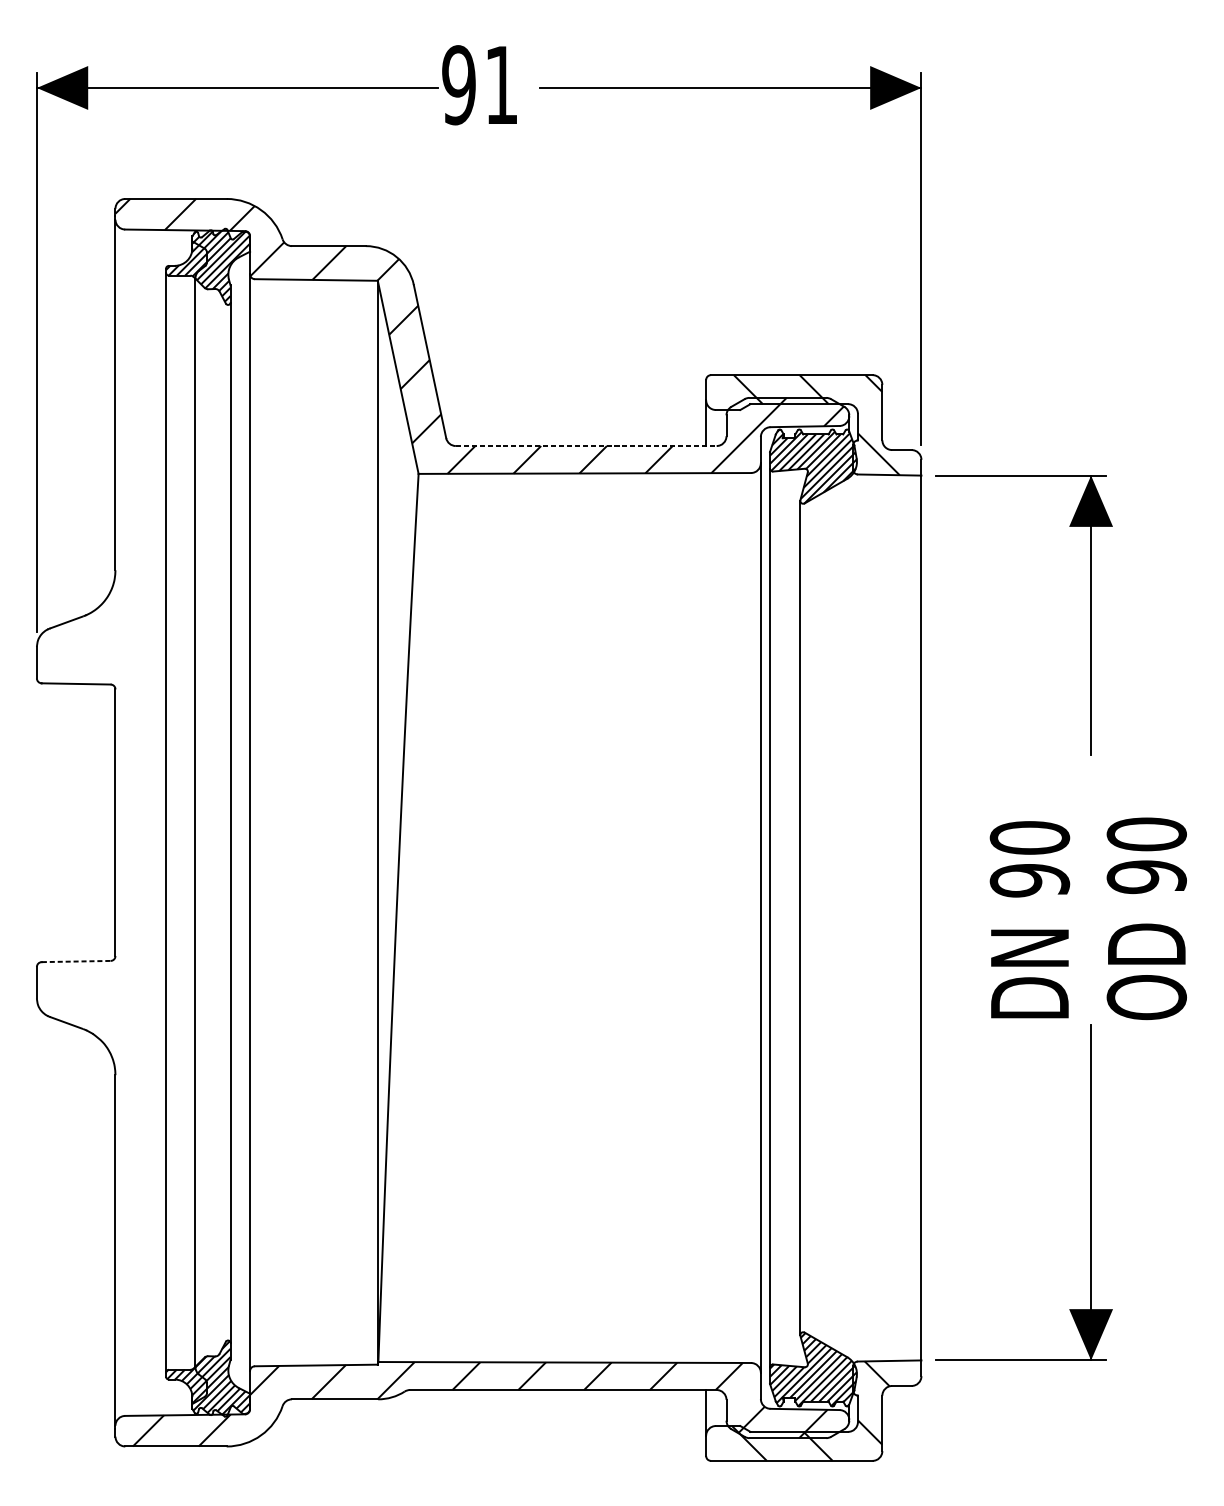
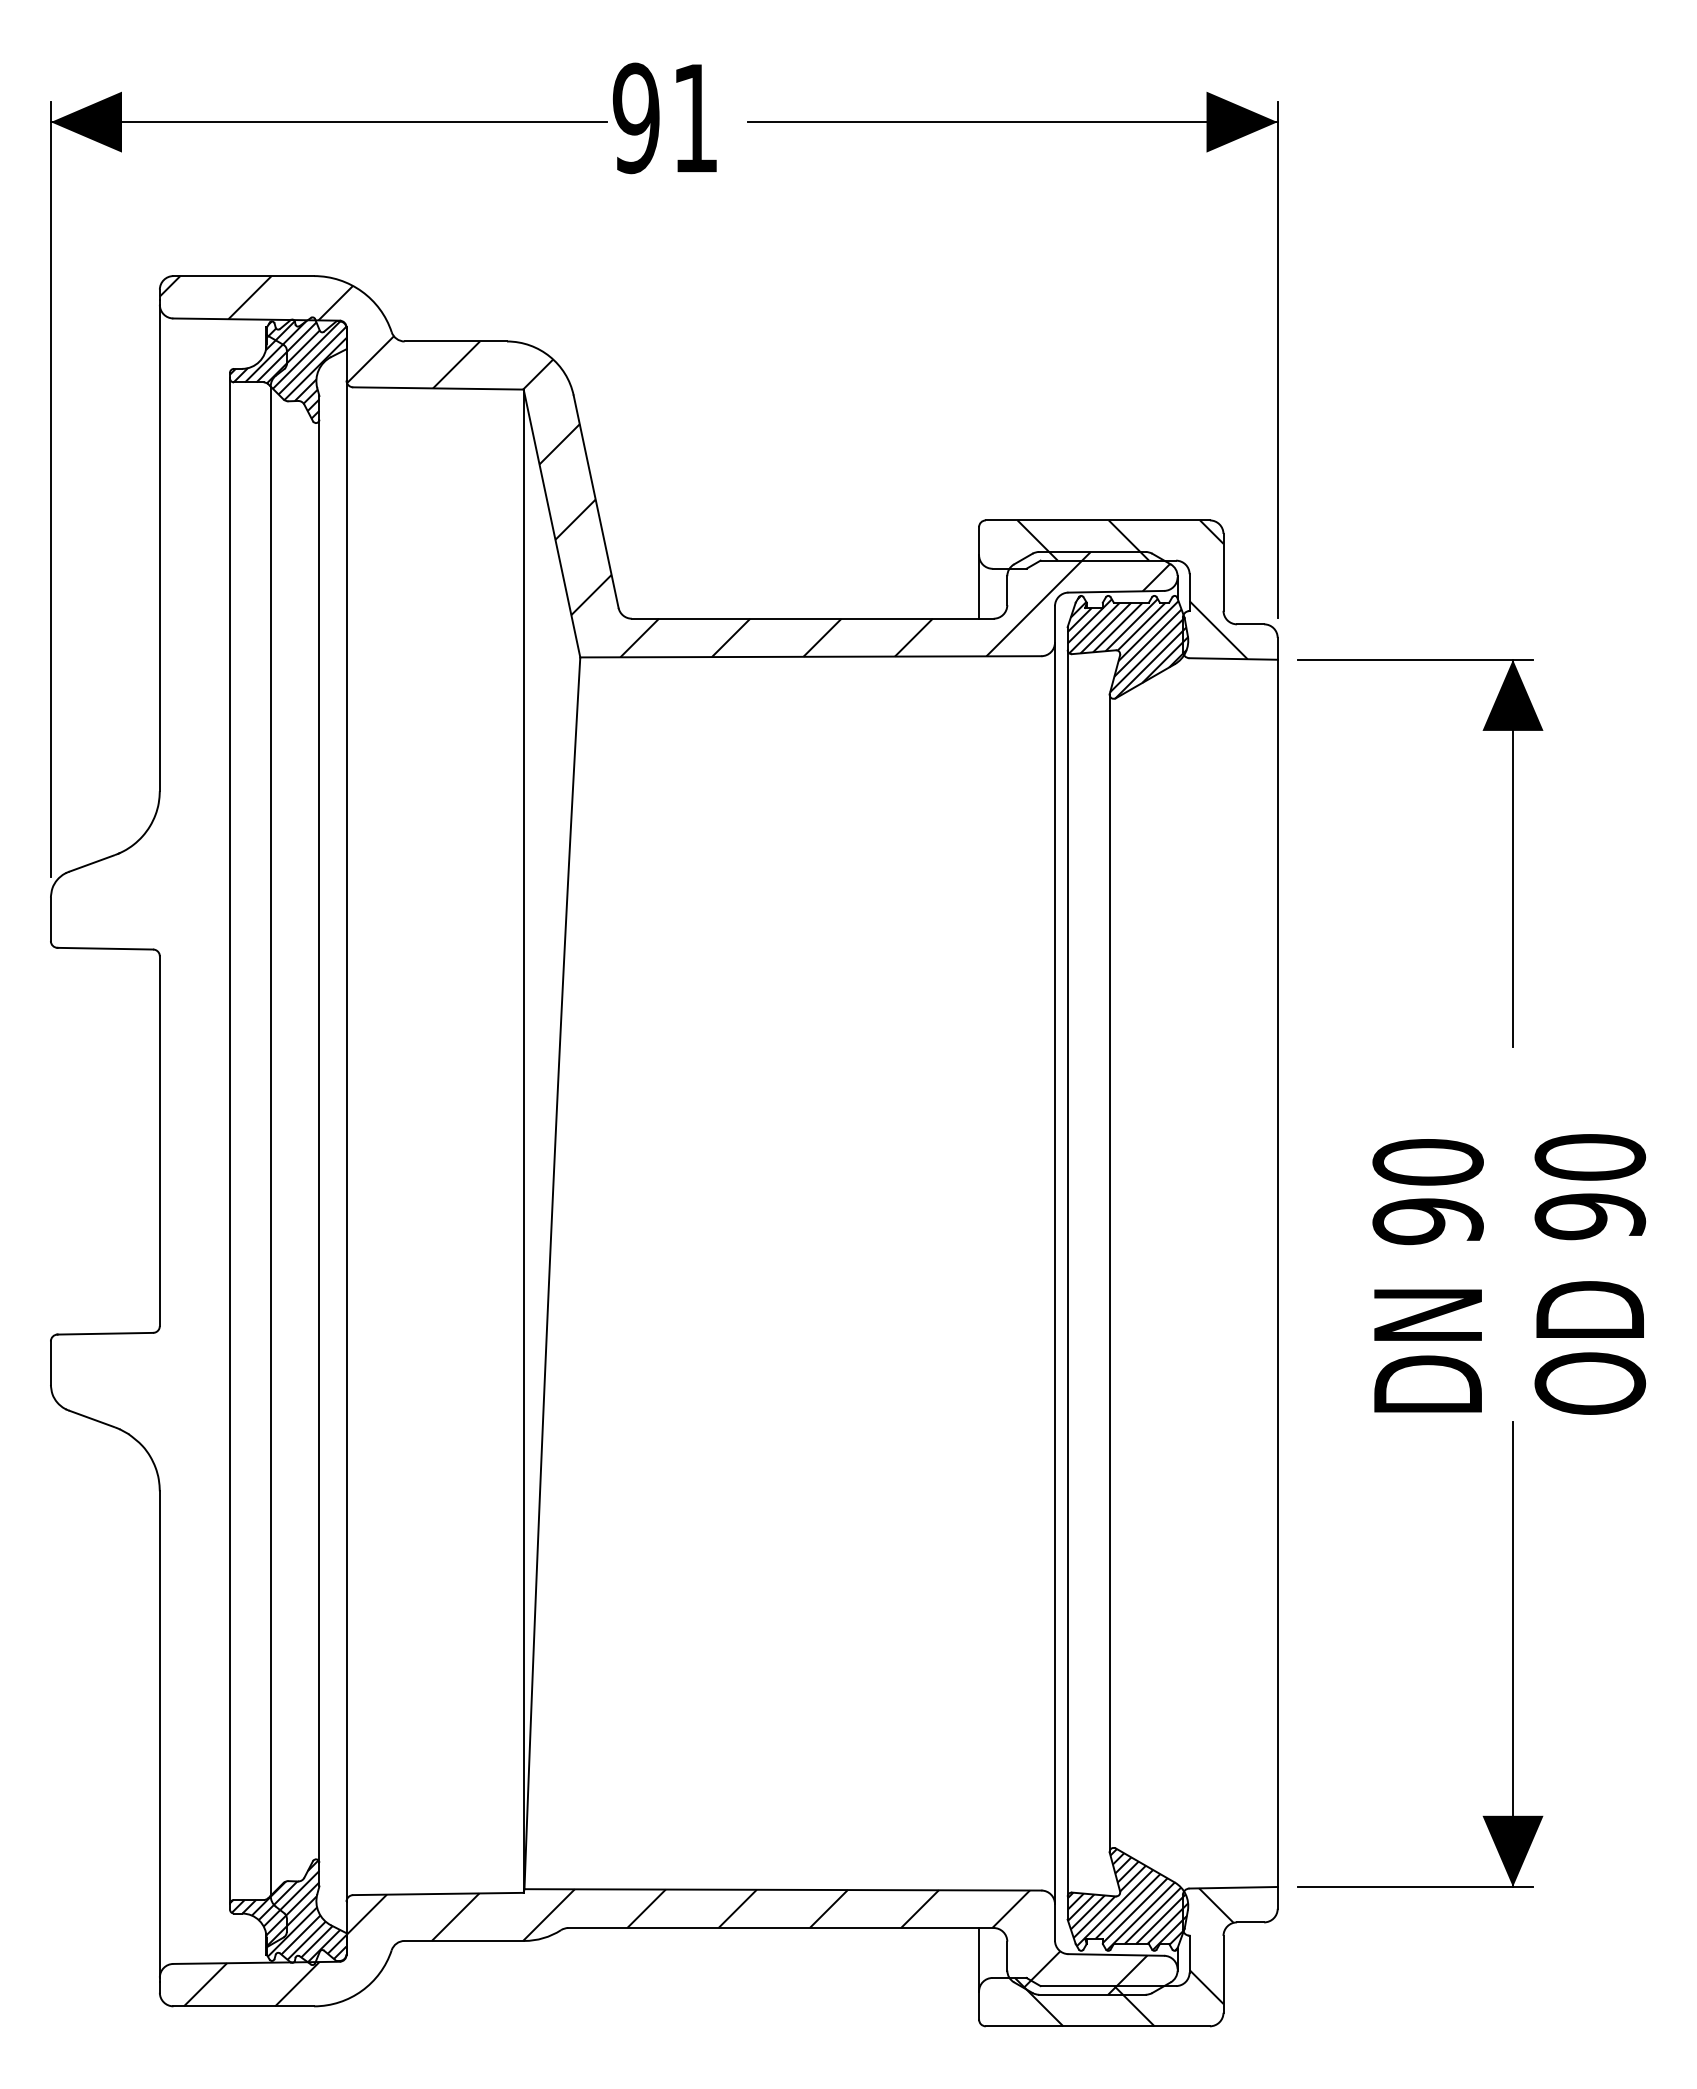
line: (586, 445) -> (812, 618), dashed -> solid
line: (76, 961) -> (105, 1333), dashed -> solid

